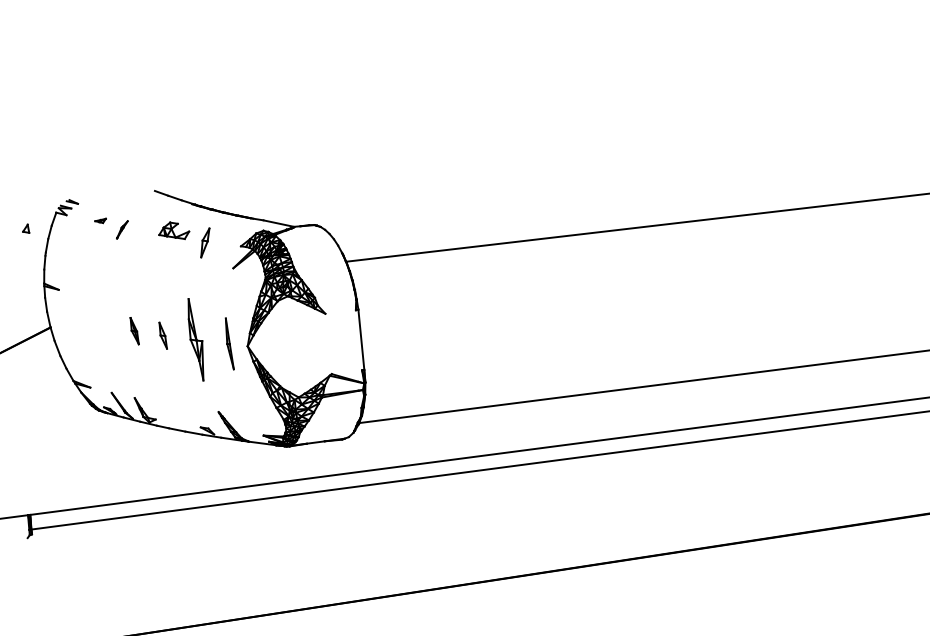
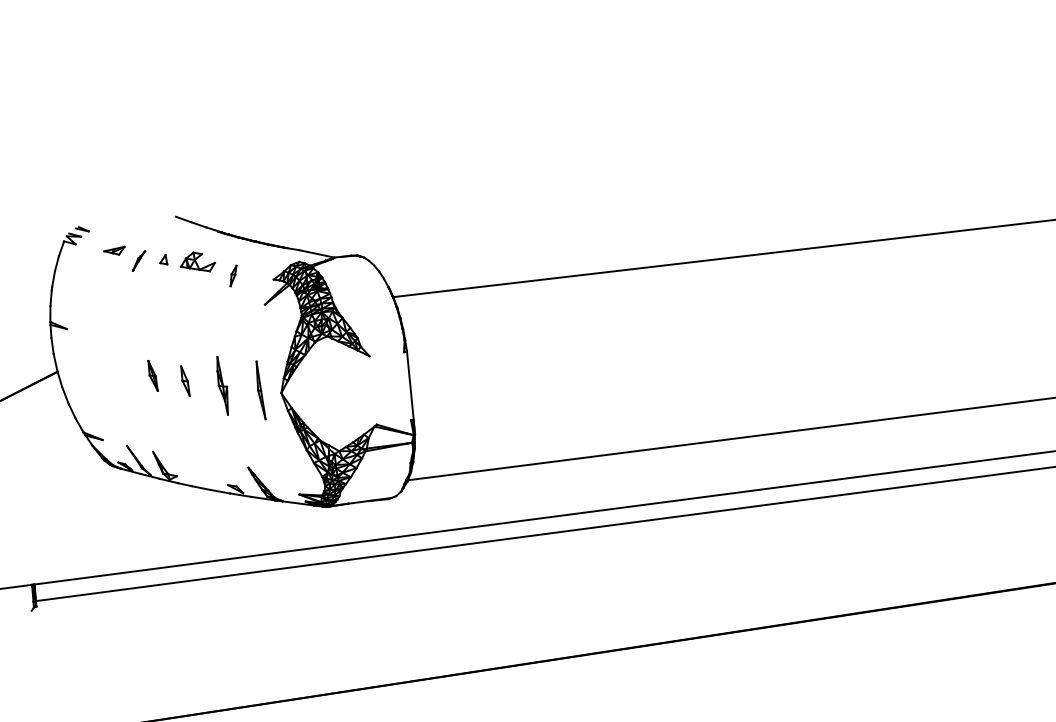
part: (100, 220) -> (114, 250), size x1.67
part: (26, 228) -> (164, 259), moved
part: (205, 243) -> (233, 276), size x0.62
part: (195, 339) -> (222, 385), size x0.62

